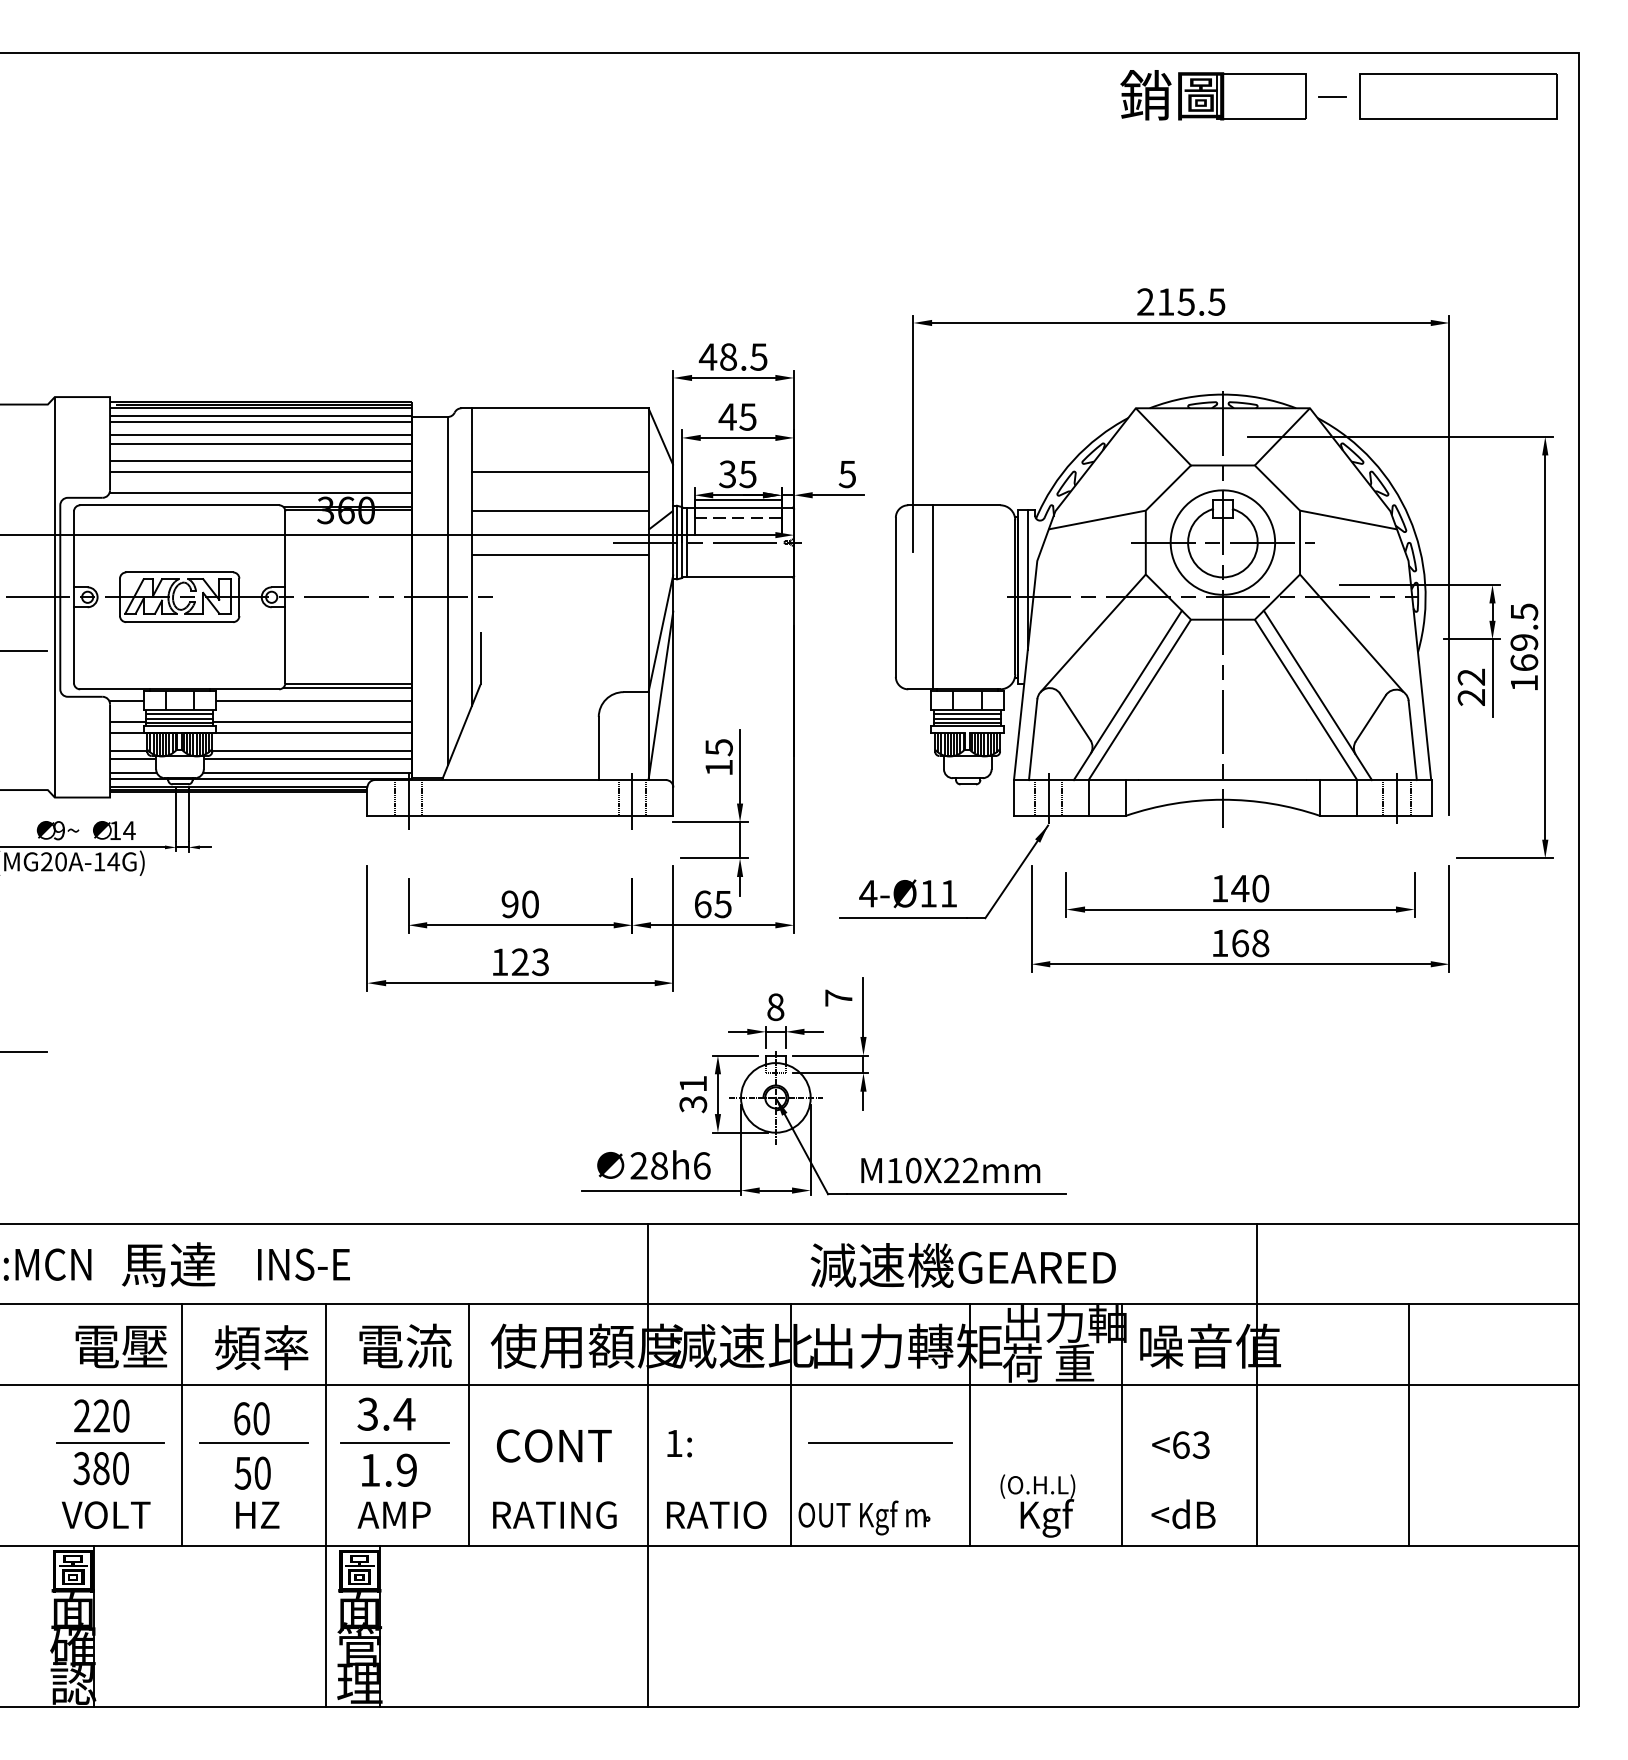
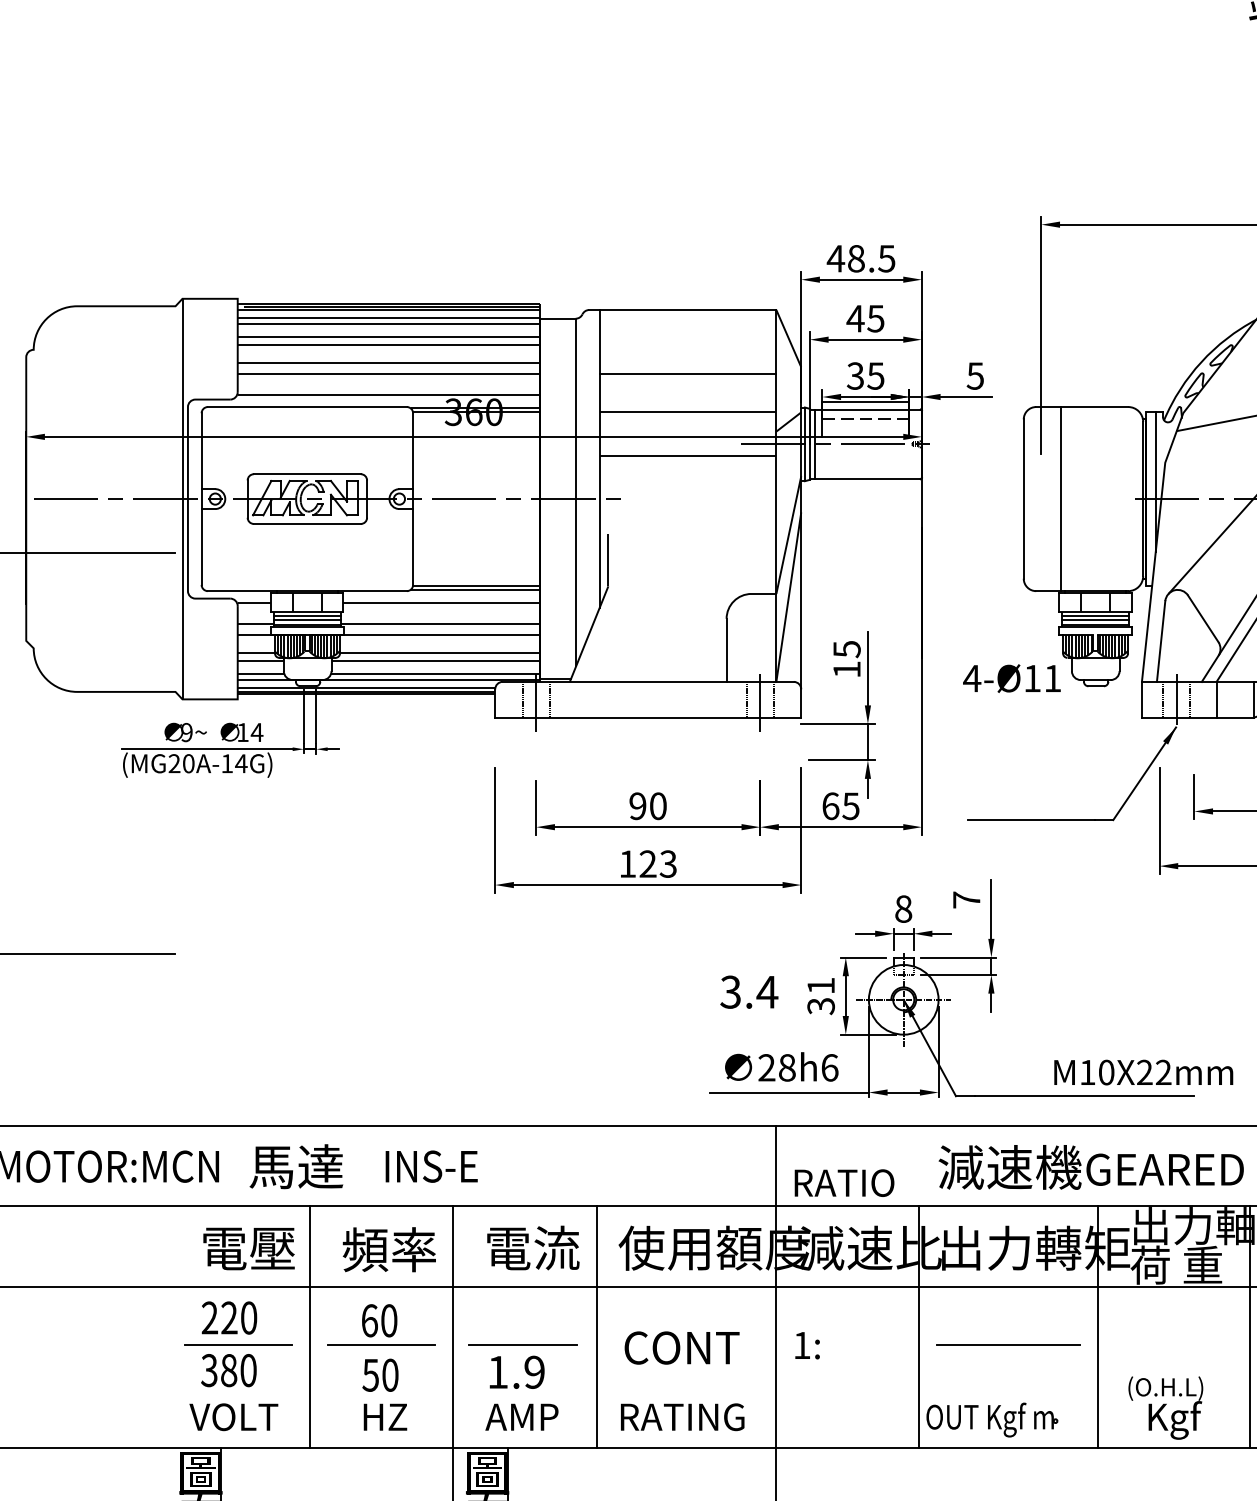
text: (907, 893) -> (1011, 678), moved
text: (950, 1170) -> (1143, 1072), moved
text: (386, 1413) -> (749, 991), moved
text: (716, 1514) -> (844, 1182), moved

